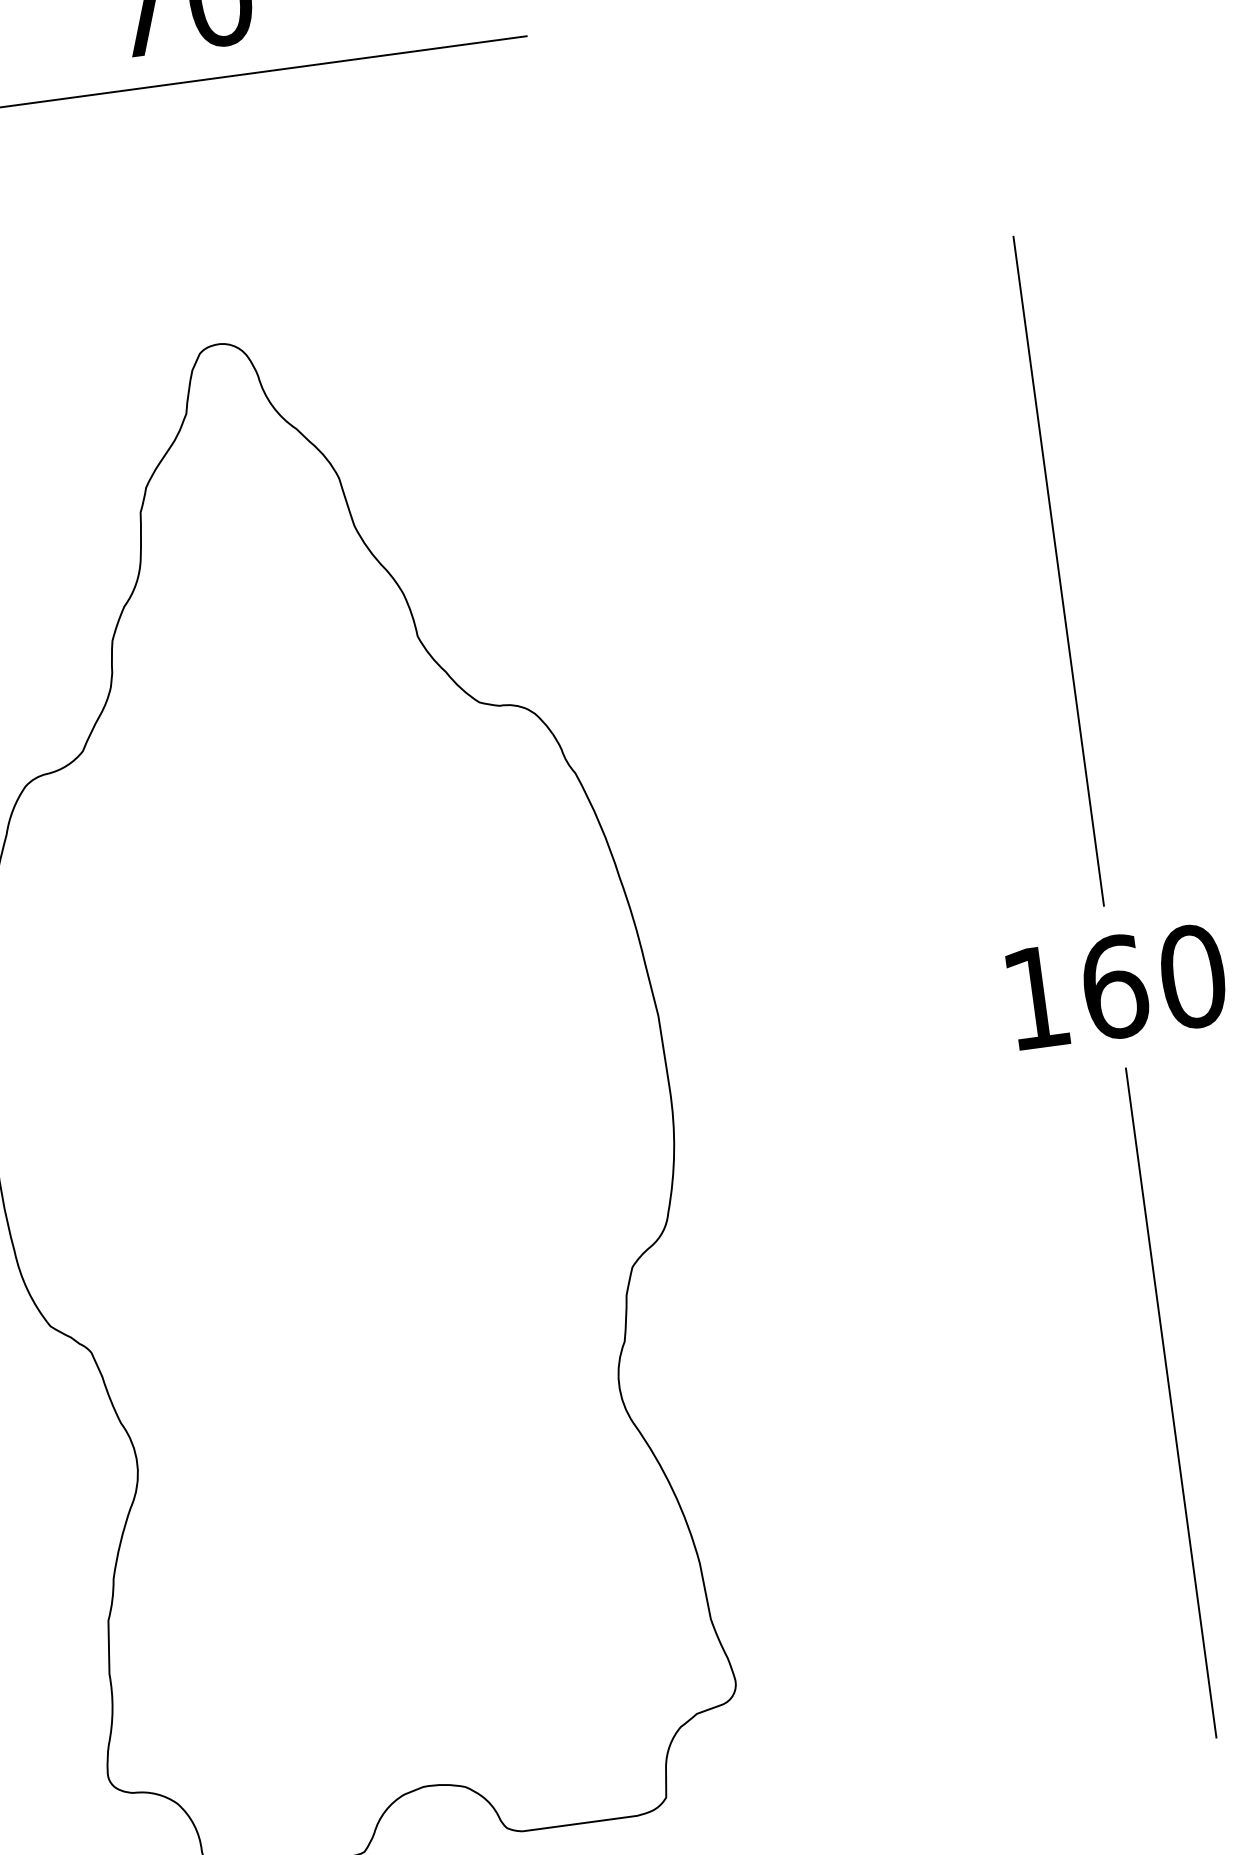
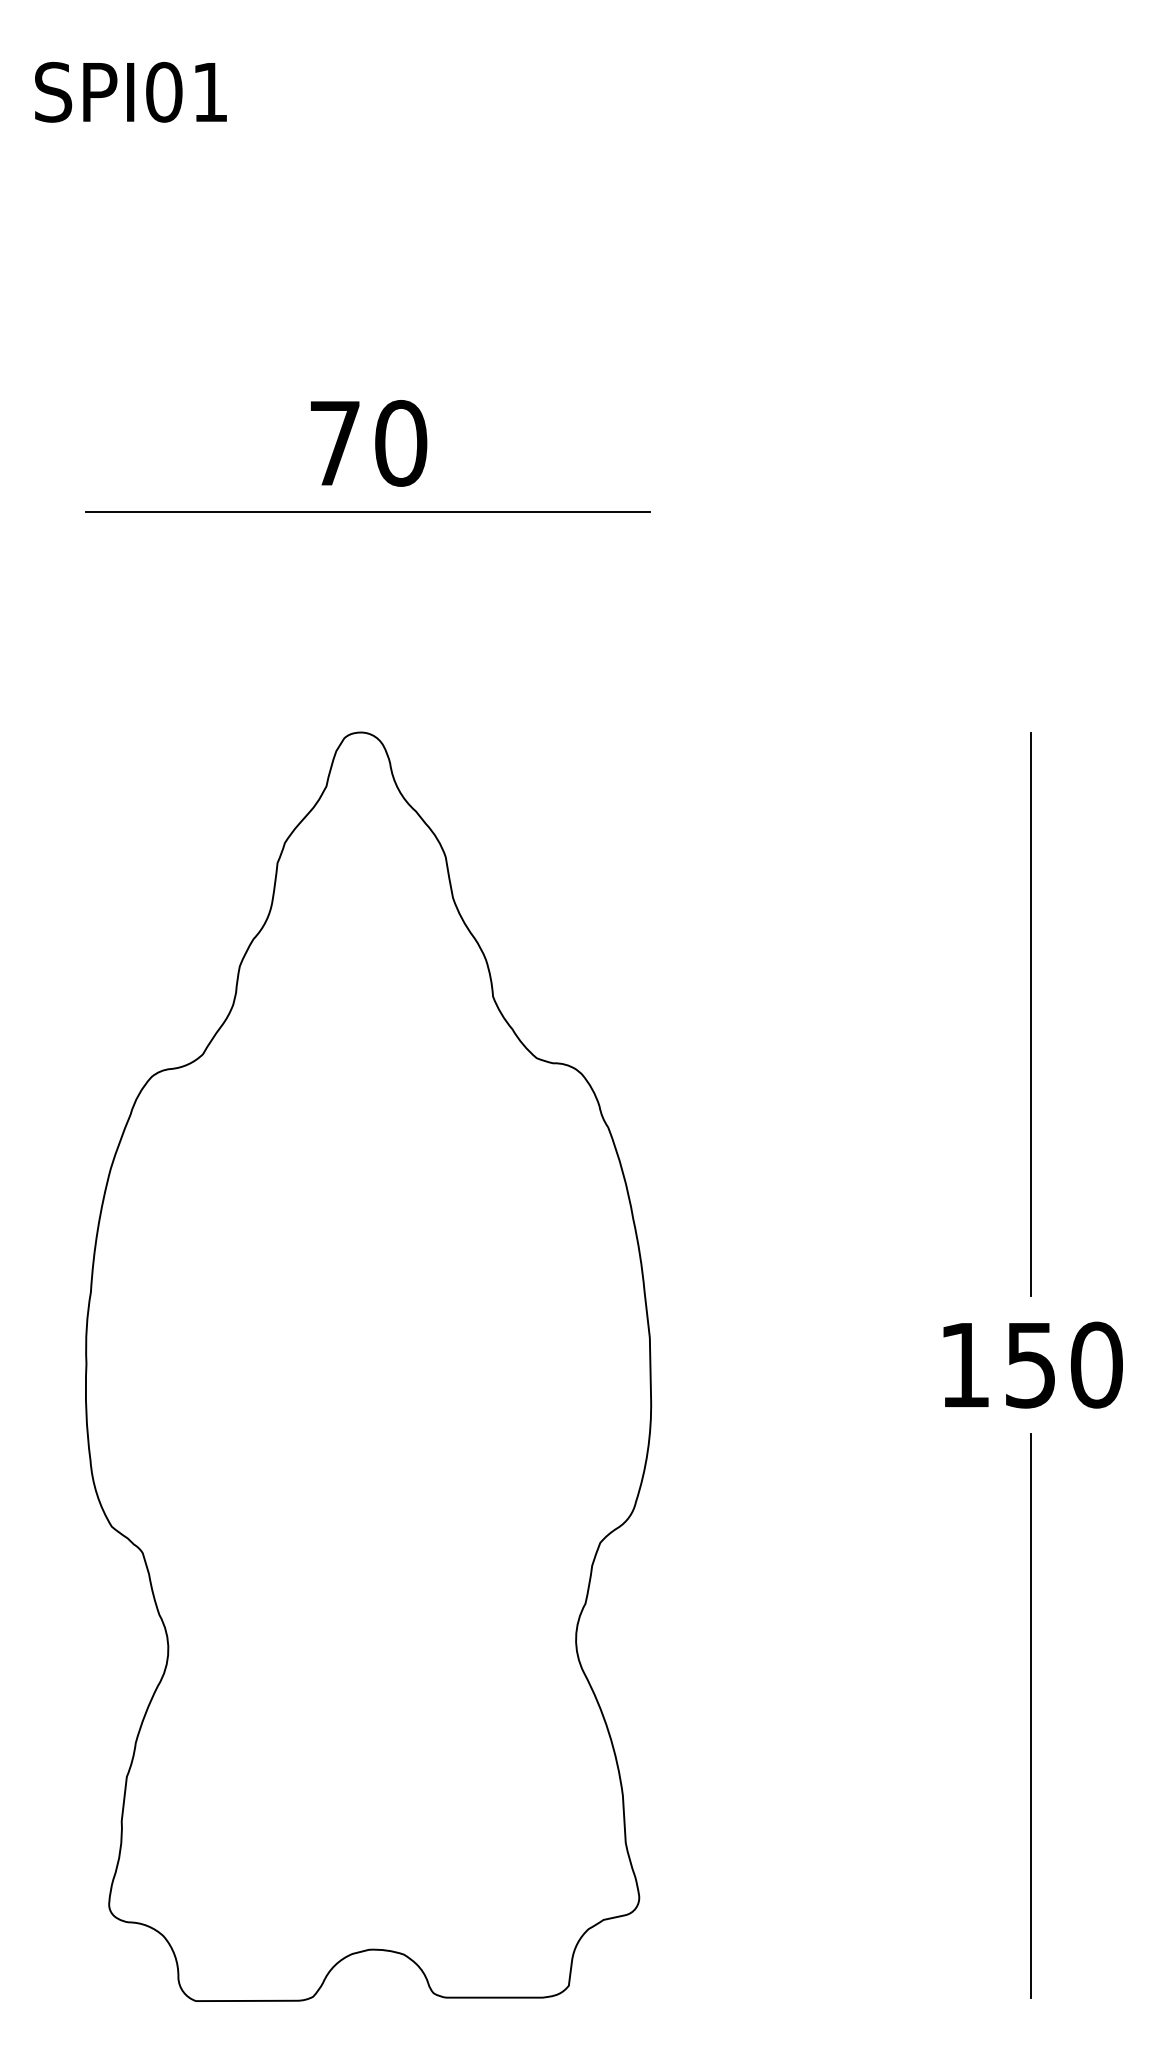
text: (1115, 986) -> (1031, 1364), 160 -> 150

